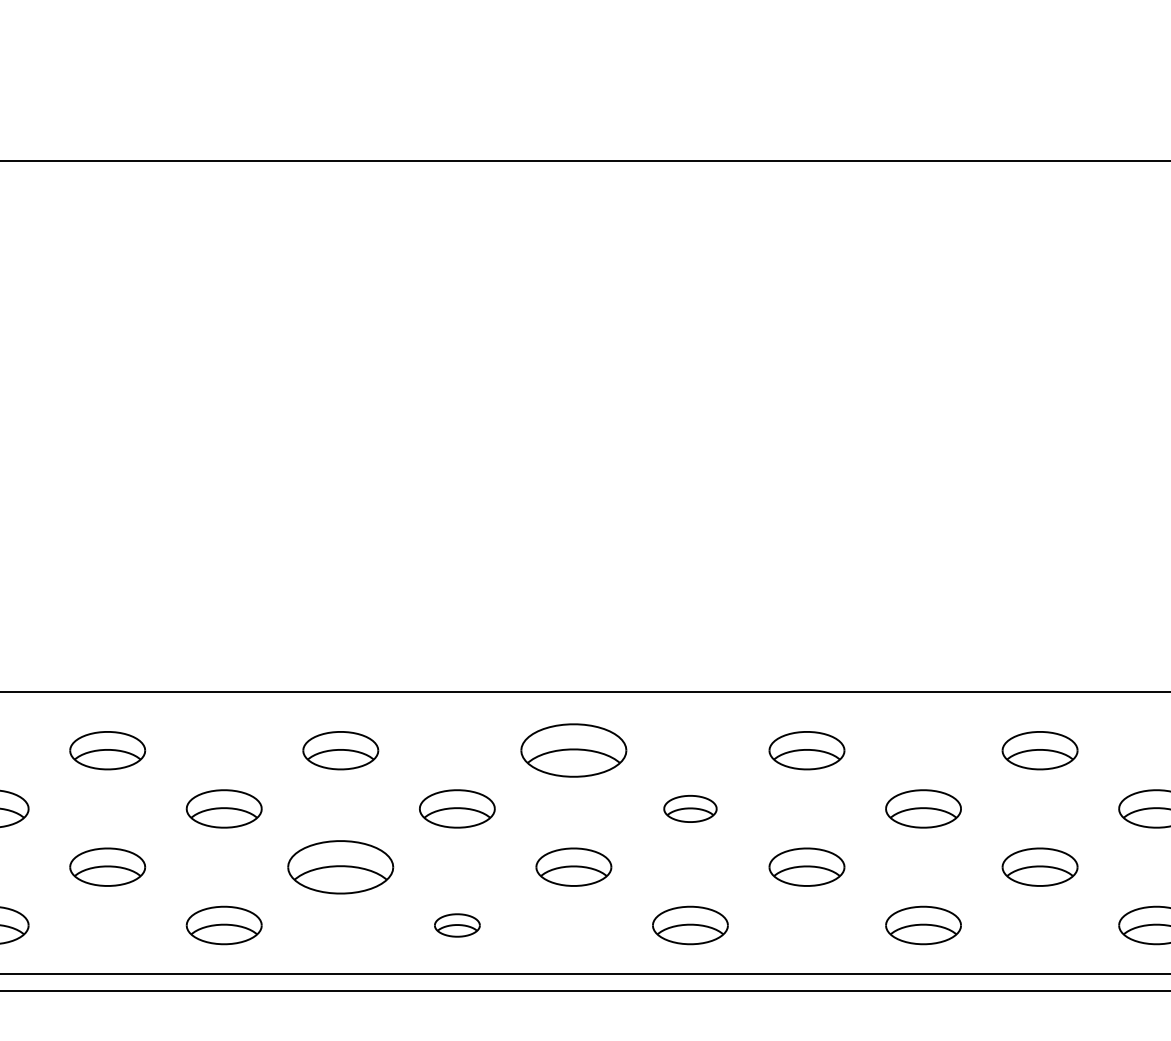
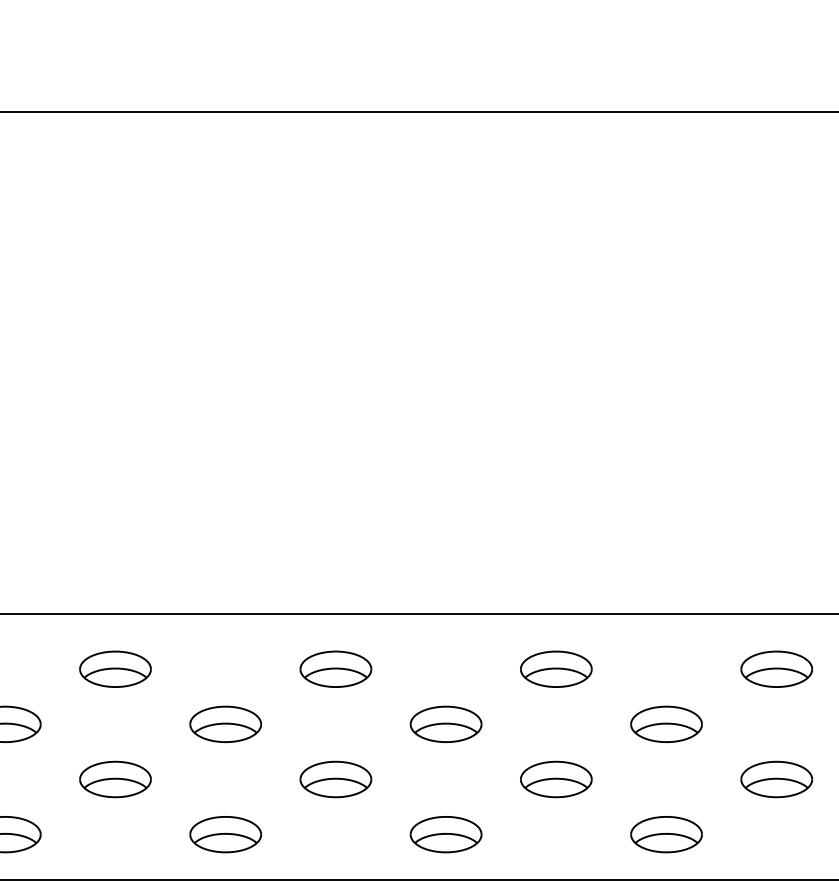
part: (573, 750) -> (335, 669), size x0.71
part: (690, 808) -> (446, 723), size x1.43
part: (340, 866) -> (115, 778), size x0.71
part: (457, 925) -> (225, 834), size x1.67

